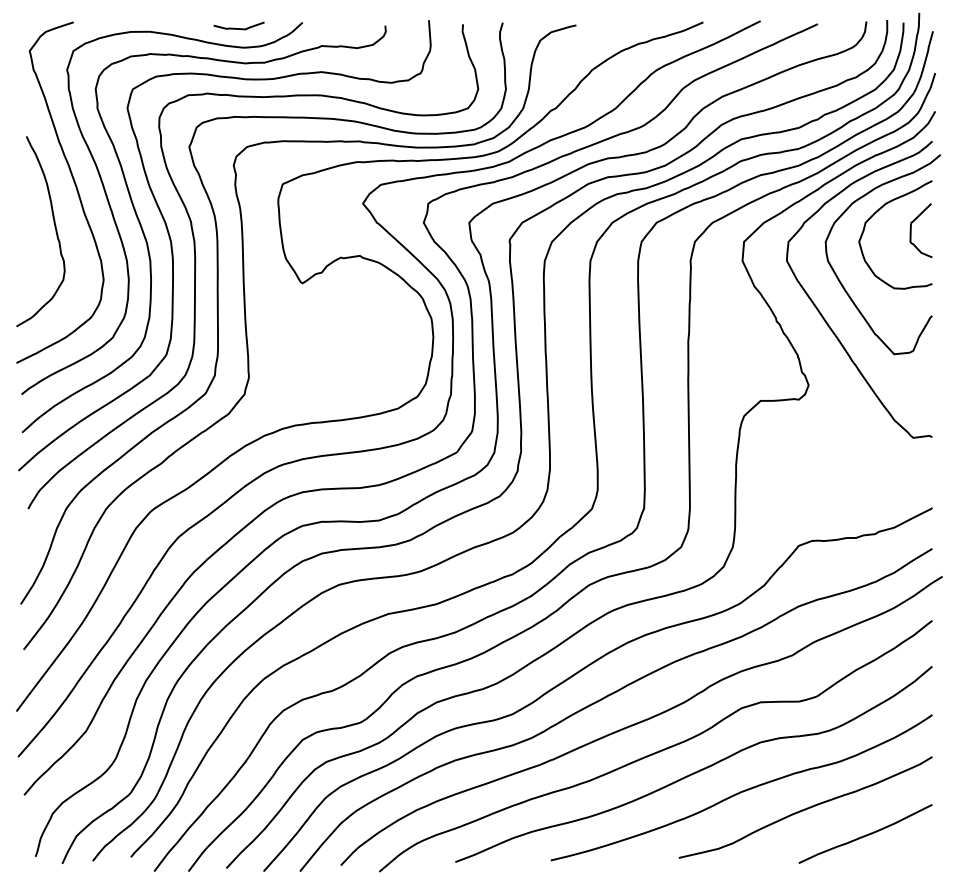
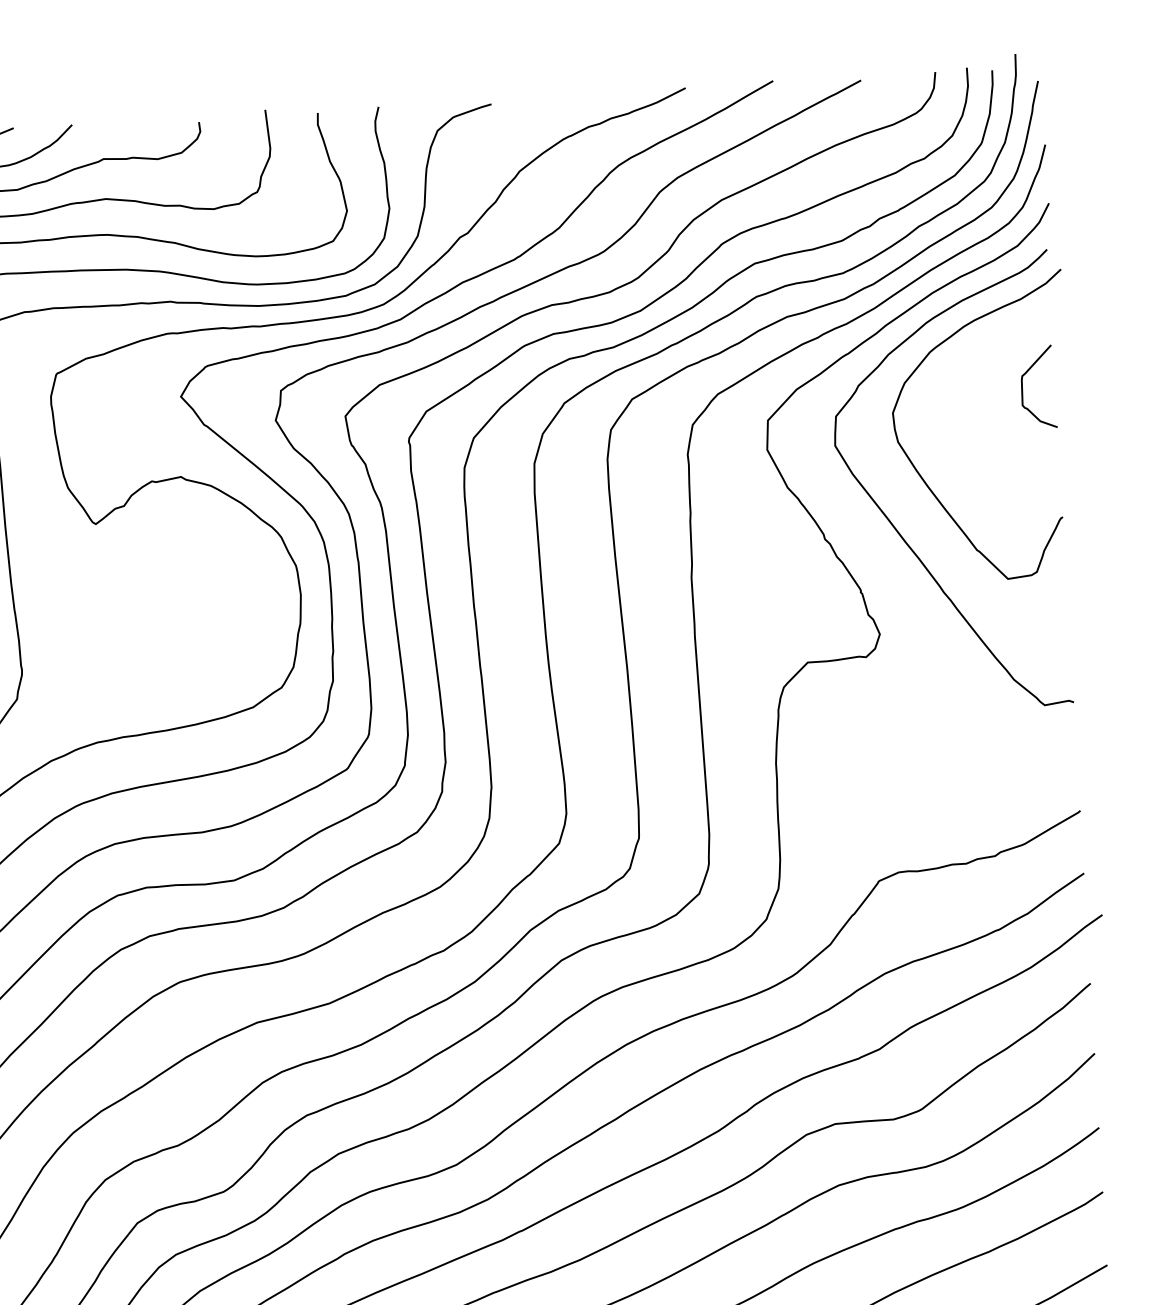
curve: (875, 214) -> (966, 366), removed

